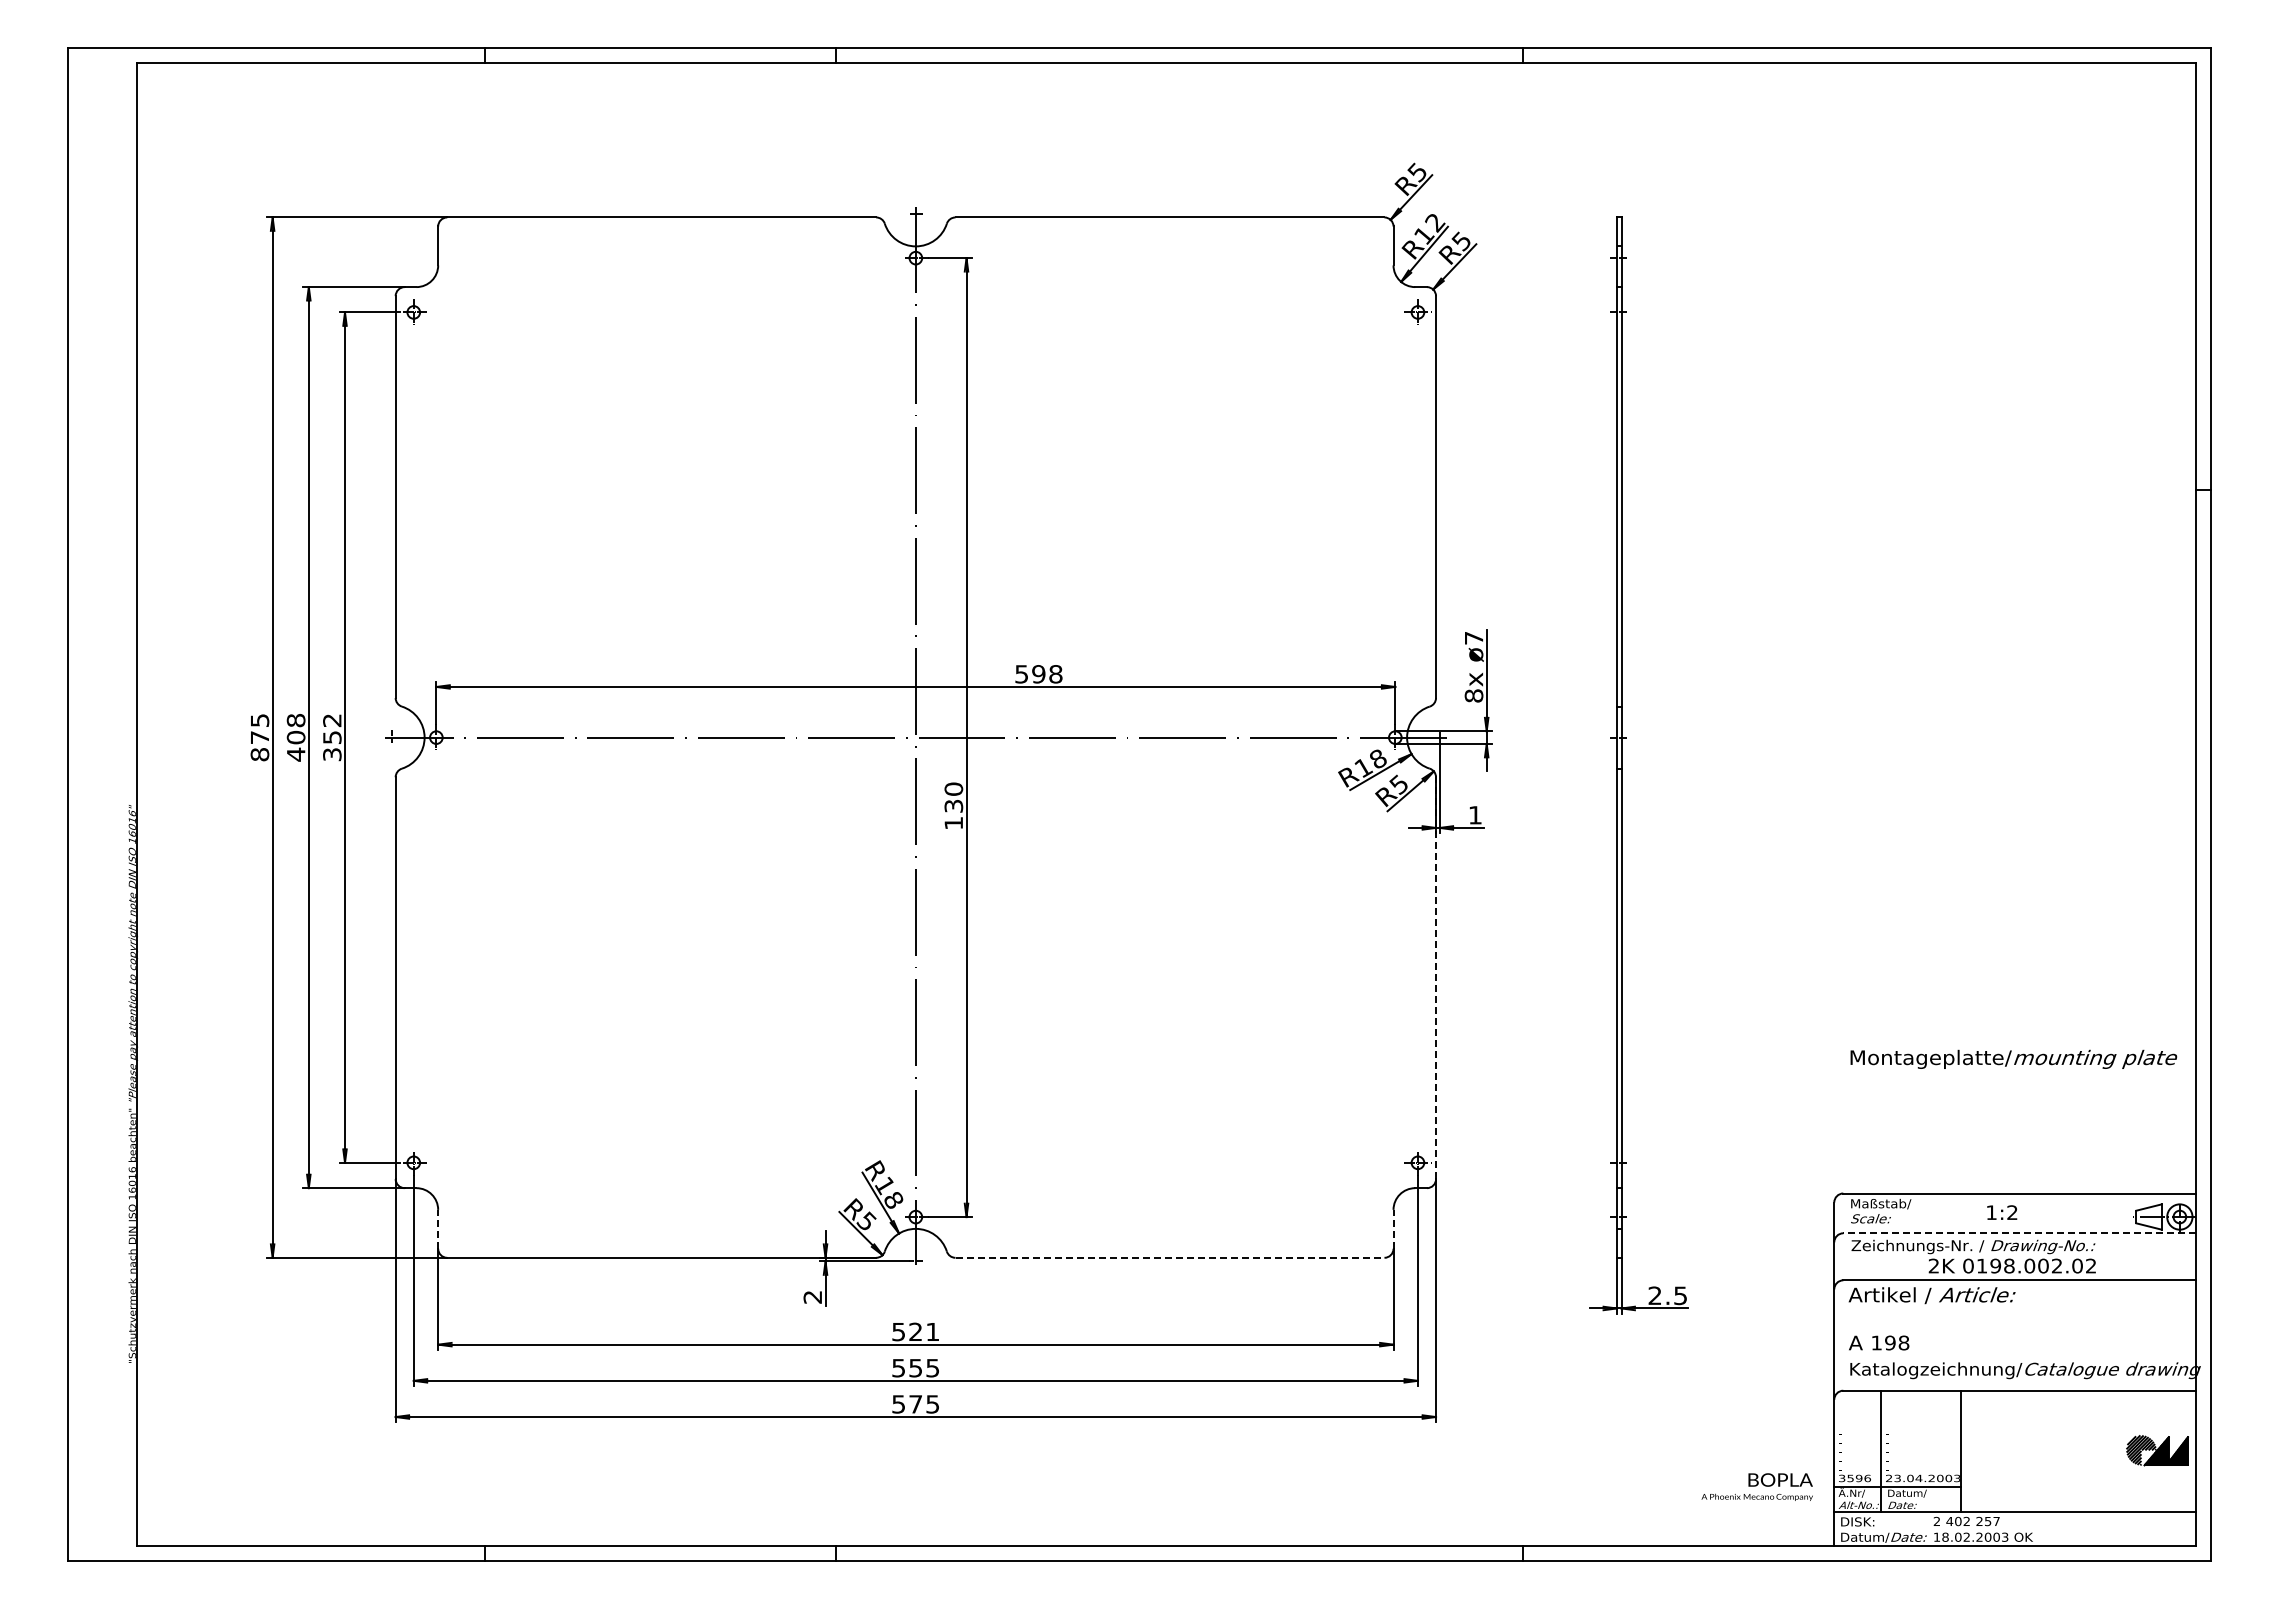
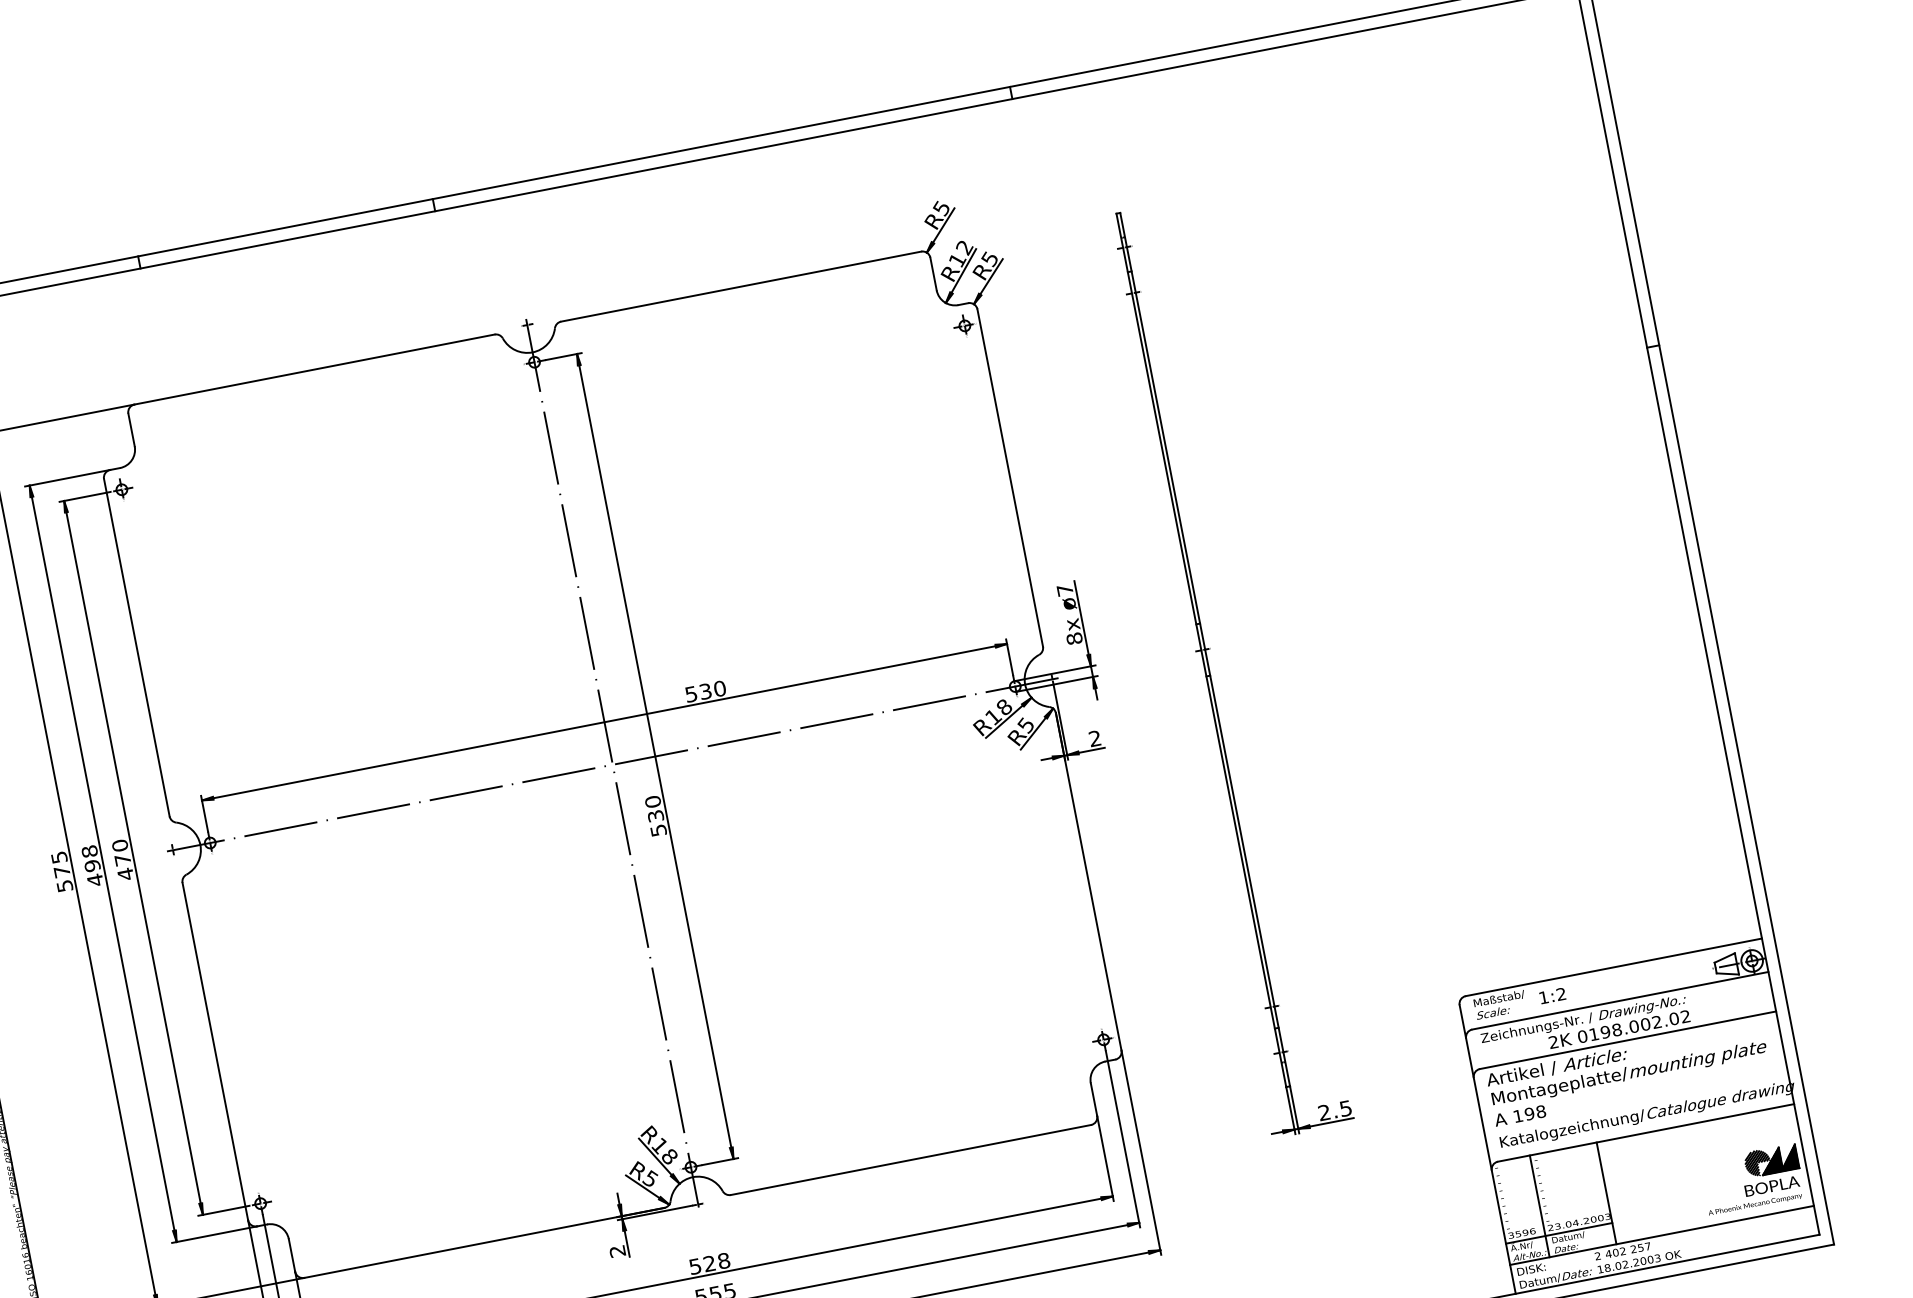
text: (1047, 674) -> (712, 690), 598 -> 530
text: (296, 737) -> (92, 865), 408 -> 498
text: (332, 737) -> (123, 859), 352 -> 470
text: (259, 754) -> (64, 886), 875 -> 575
text: (1475, 815) -> (1095, 738), 1 -> 2
text: (953, 823) -> (658, 830), 130 -> 530
line: (1436, 978) -> (1089, 882), dashed -> solid
text: (2013, 1058) -> (1629, 1073), moved
text: (2002, 1212) -> (1552, 995), moved
line: (438, 1228) -> (292, 1254), dashed -> solid
line: (1393, 1228) -> (1093, 1098), dashed -> solid
line: (2019, 1233) -> (1620, 1000), dashed -> solid
line: (1170, 1257) -> (911, 1159), dashed -> solid
text: (932, 1331) -> (723, 1260), 521 -> 528
text: (1756, 1486) -> (1752, 1195), moved

